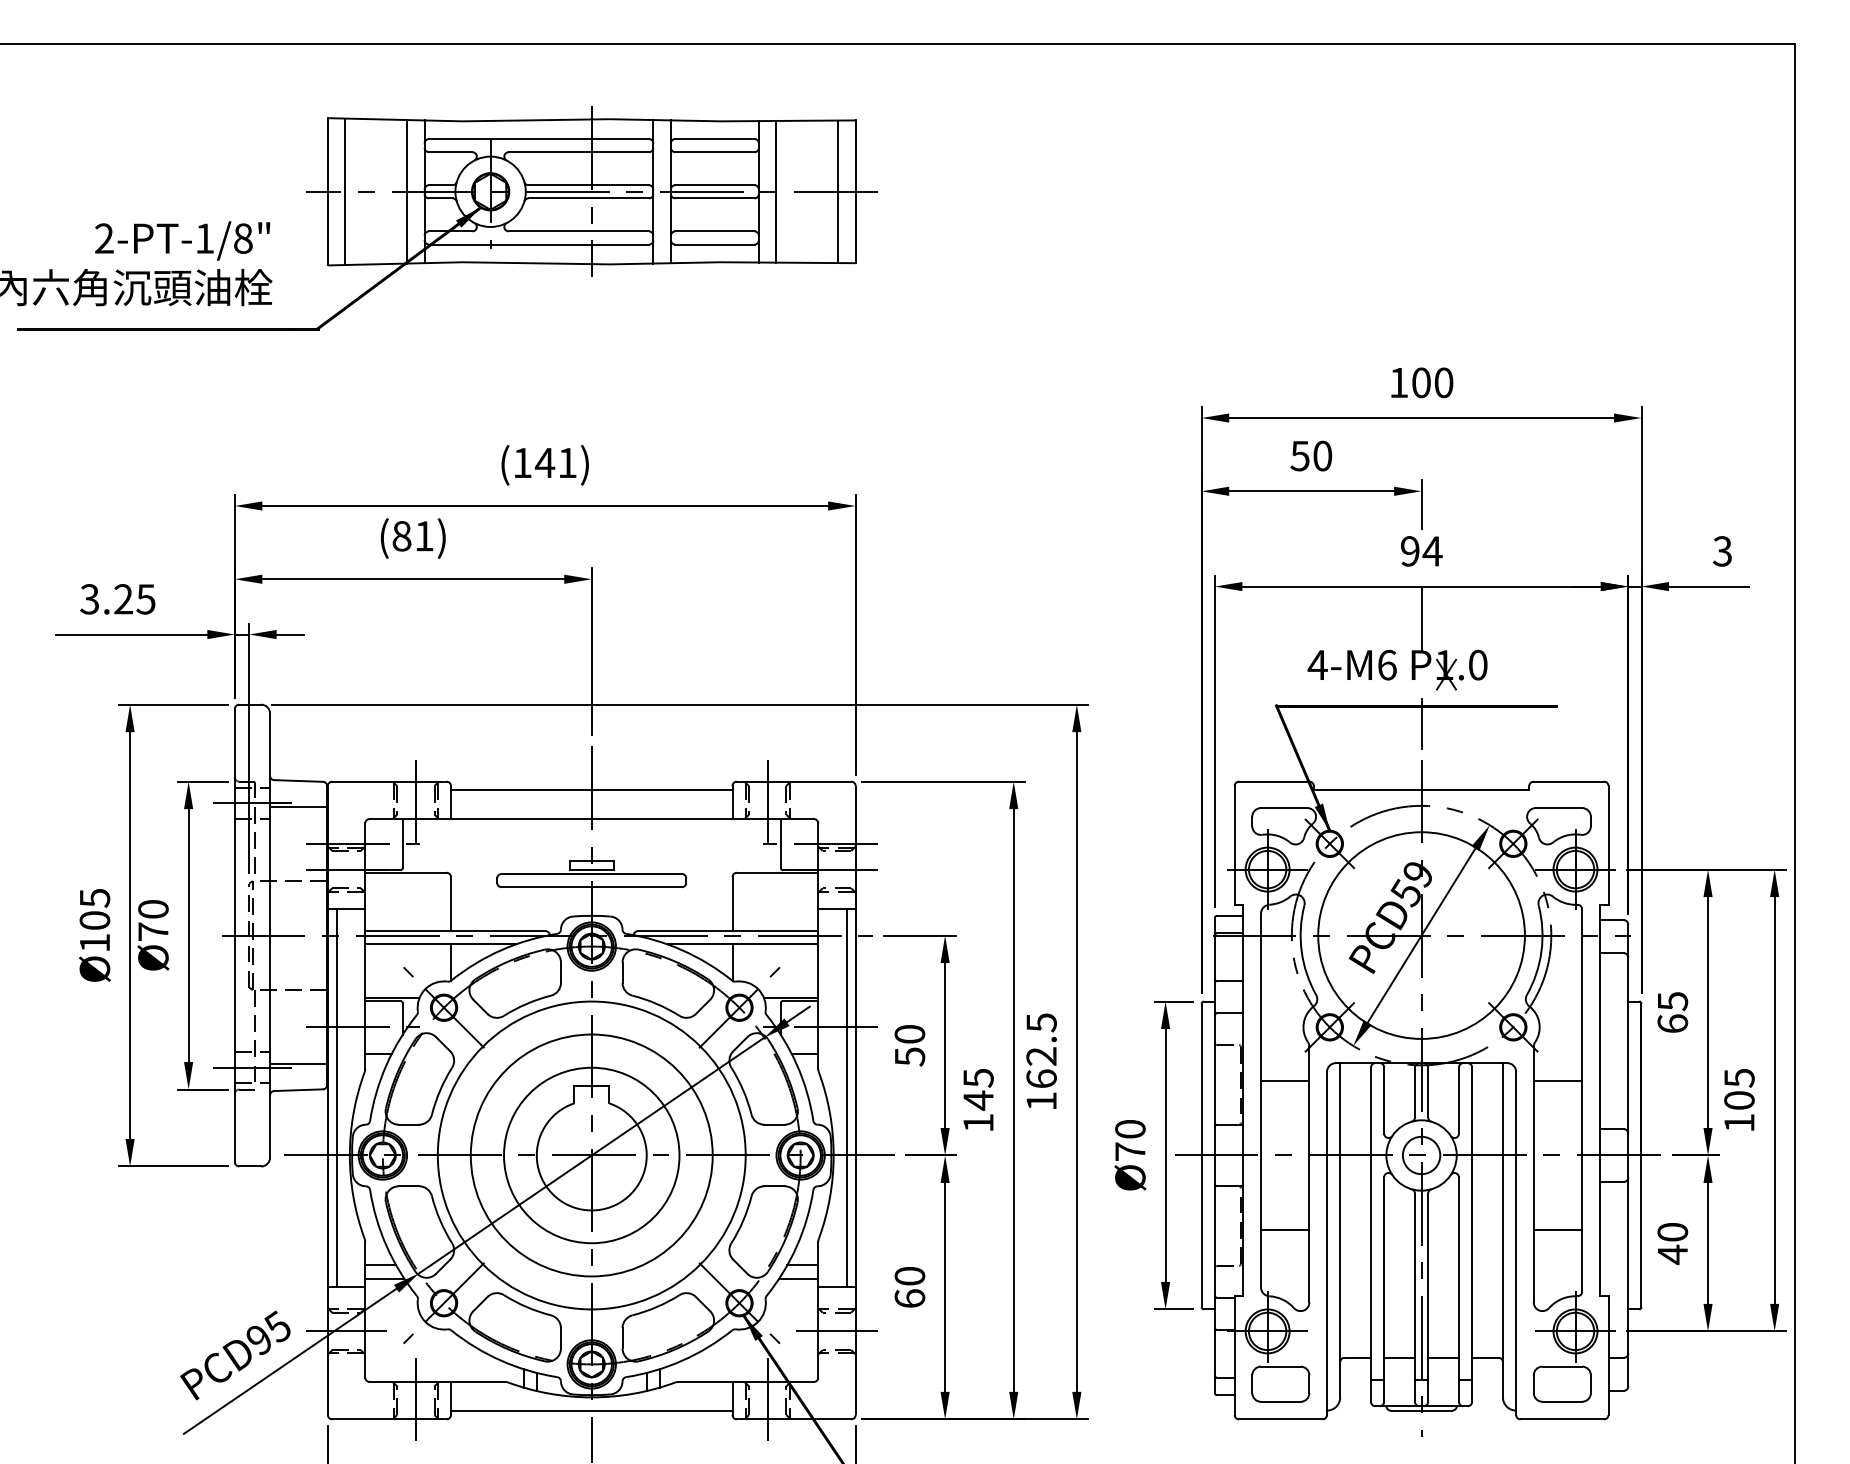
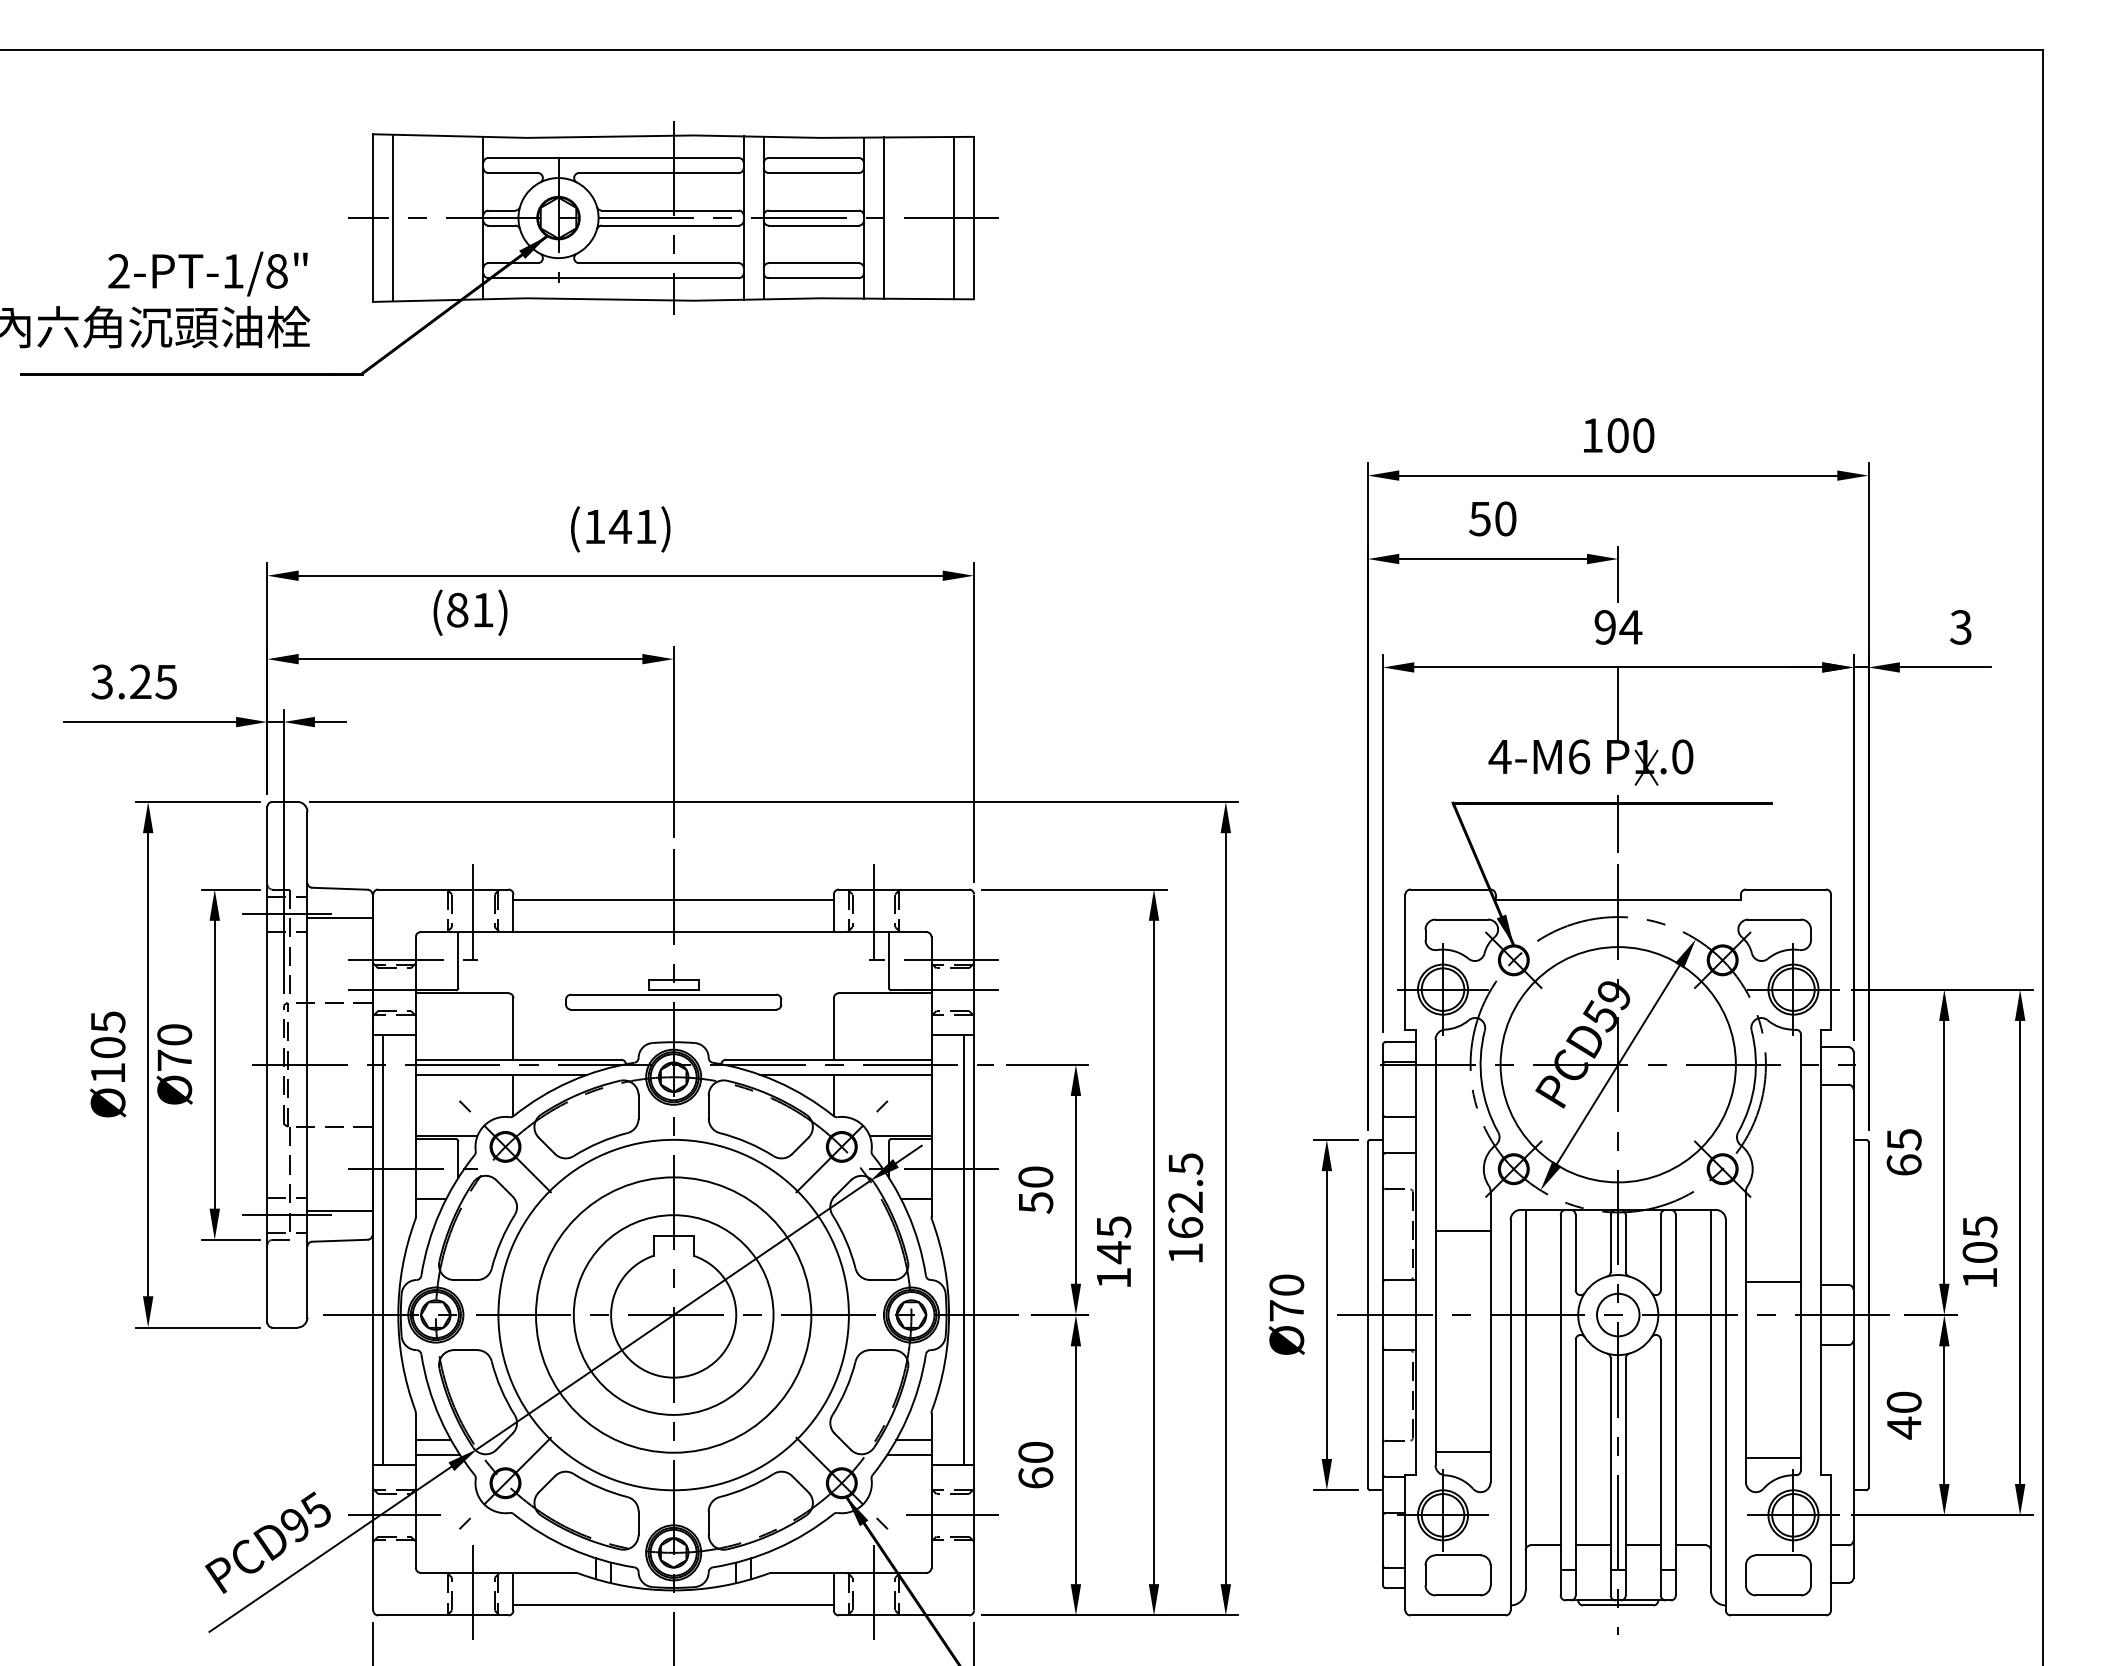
line: (407, 191) -> (463, 217), removed
line: (1557, 1081) -> (1772, 1281), moved
line: (1284, 1229) -> (1462, 1452), moved
line: (1557, 1229) -> (1772, 1458), moved

